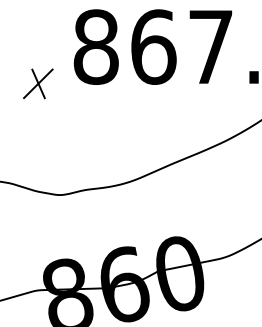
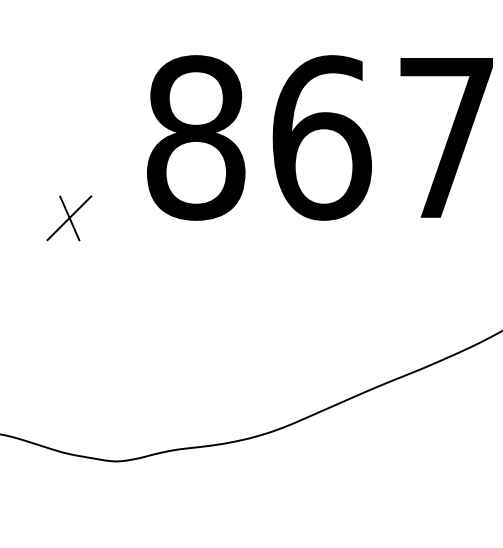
part: (38, 83) -> (69, 217), size x0.7

